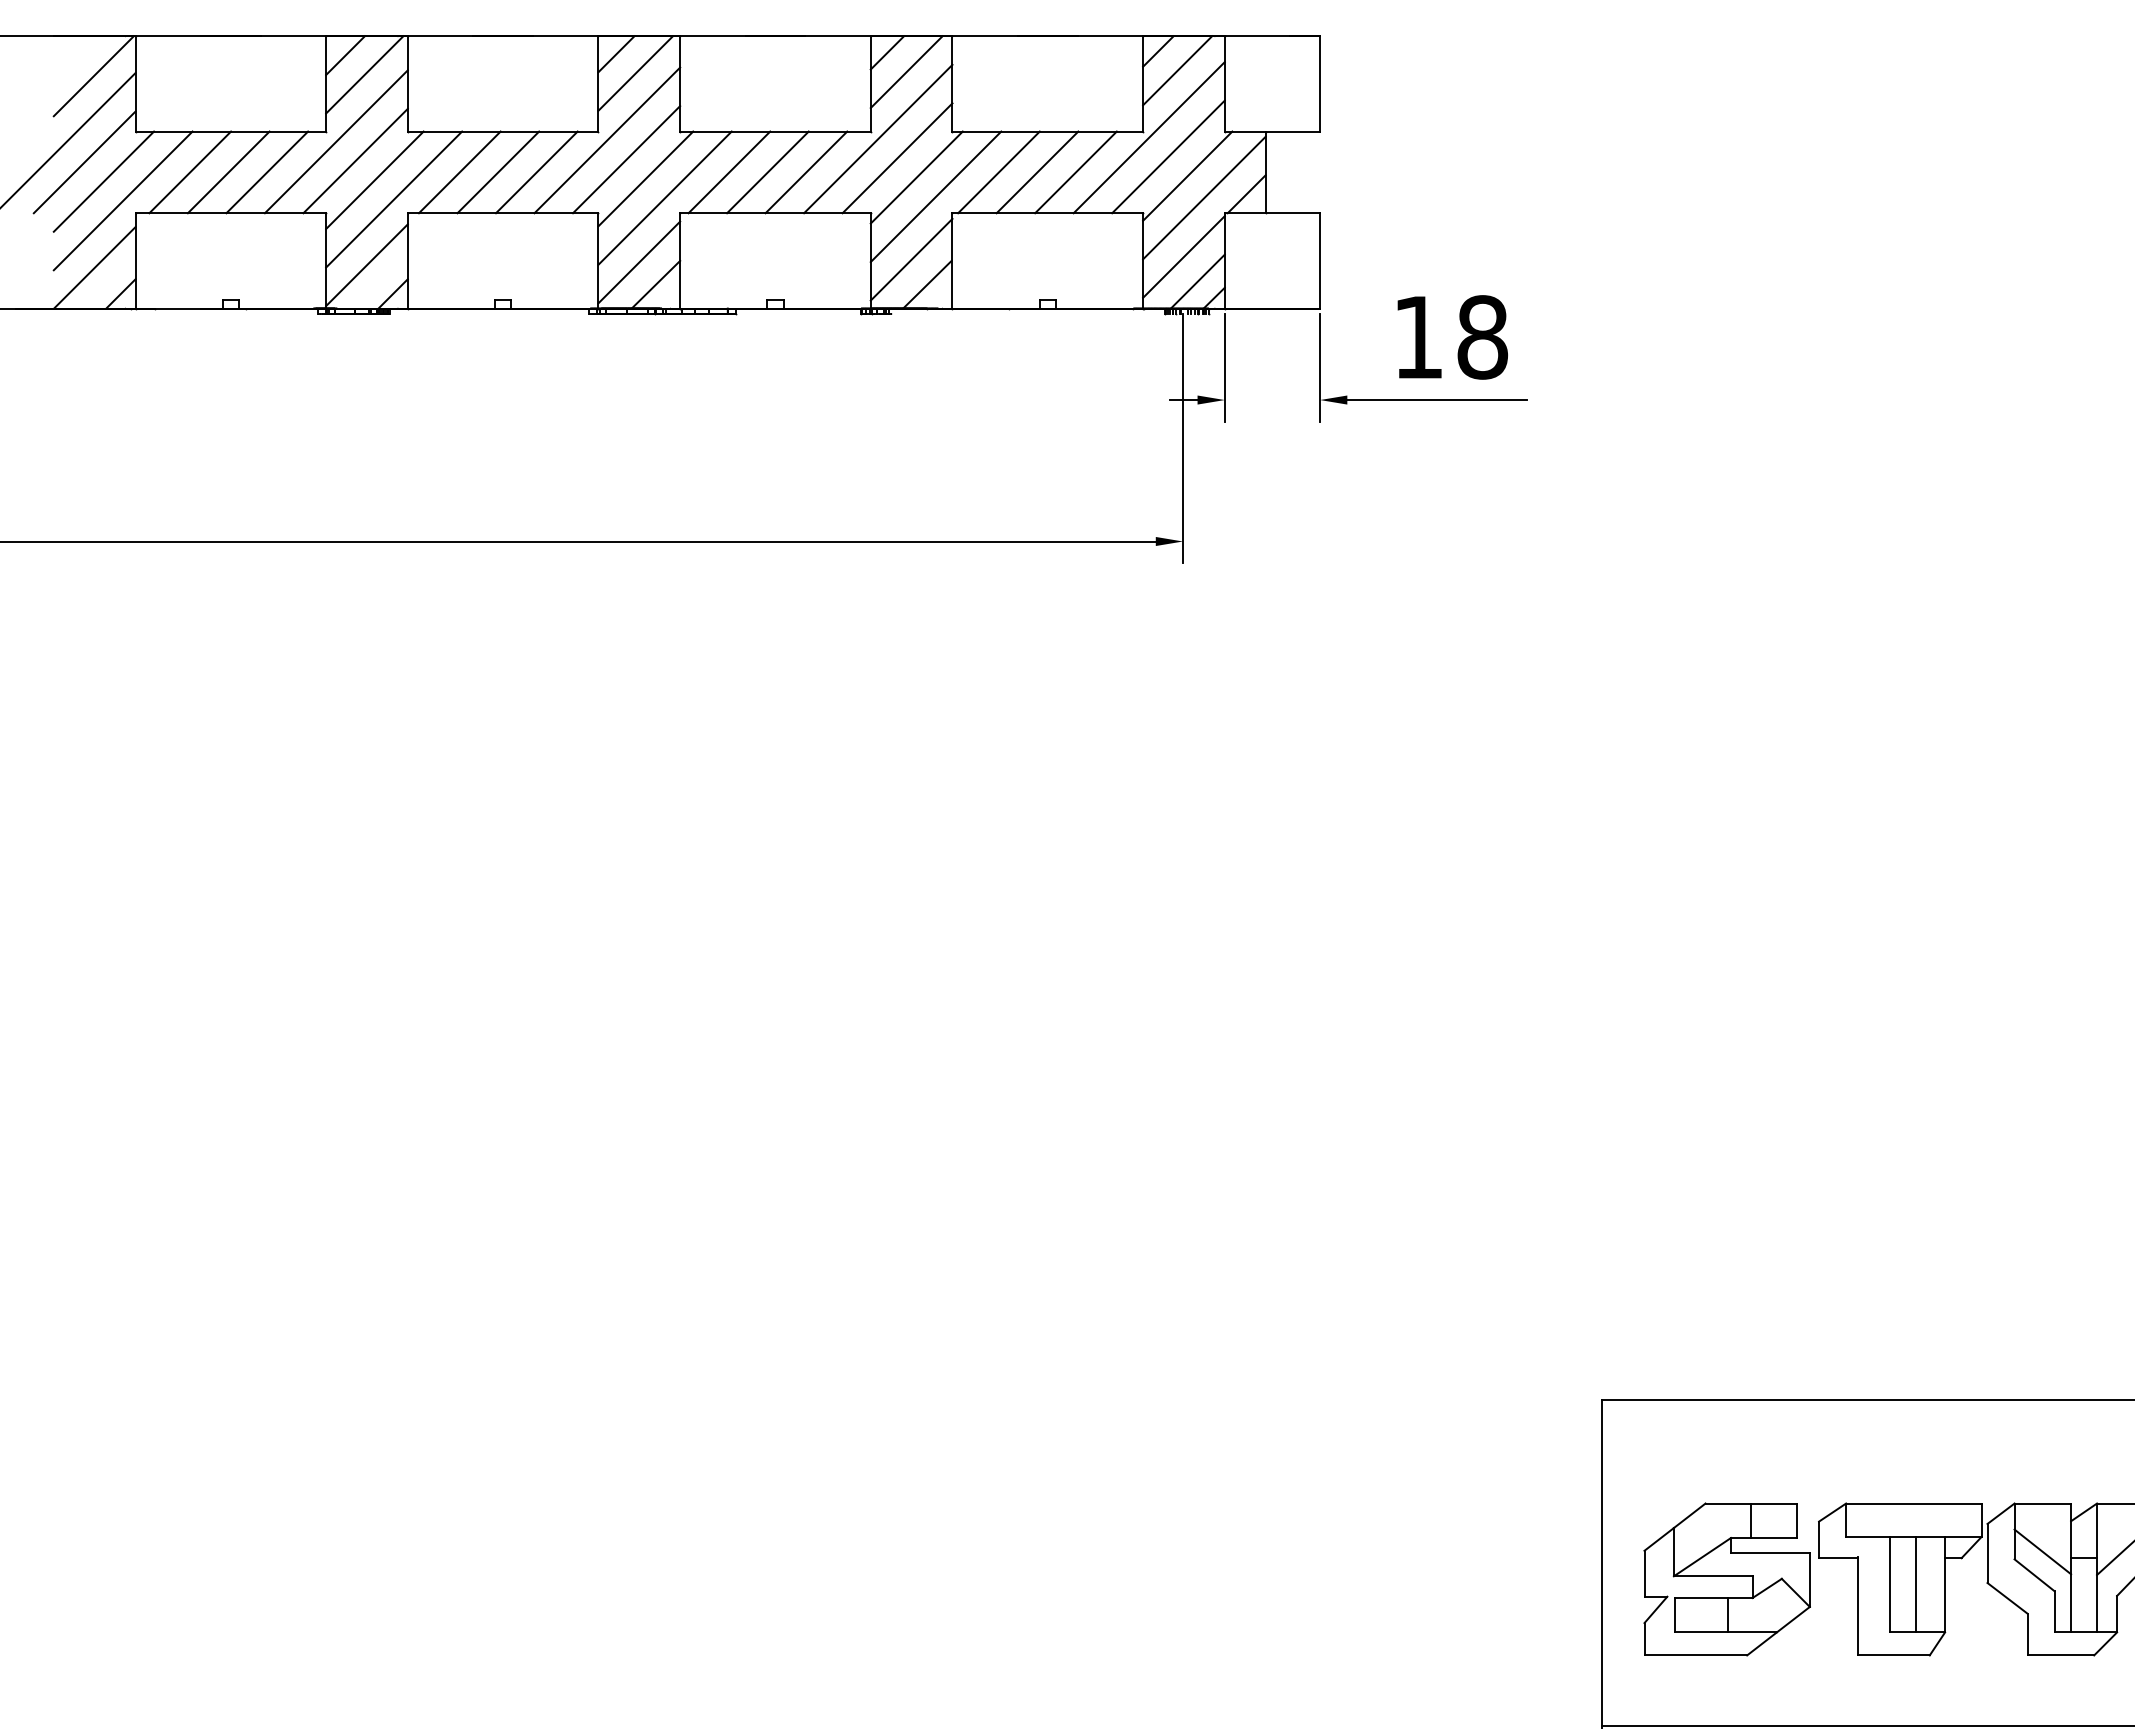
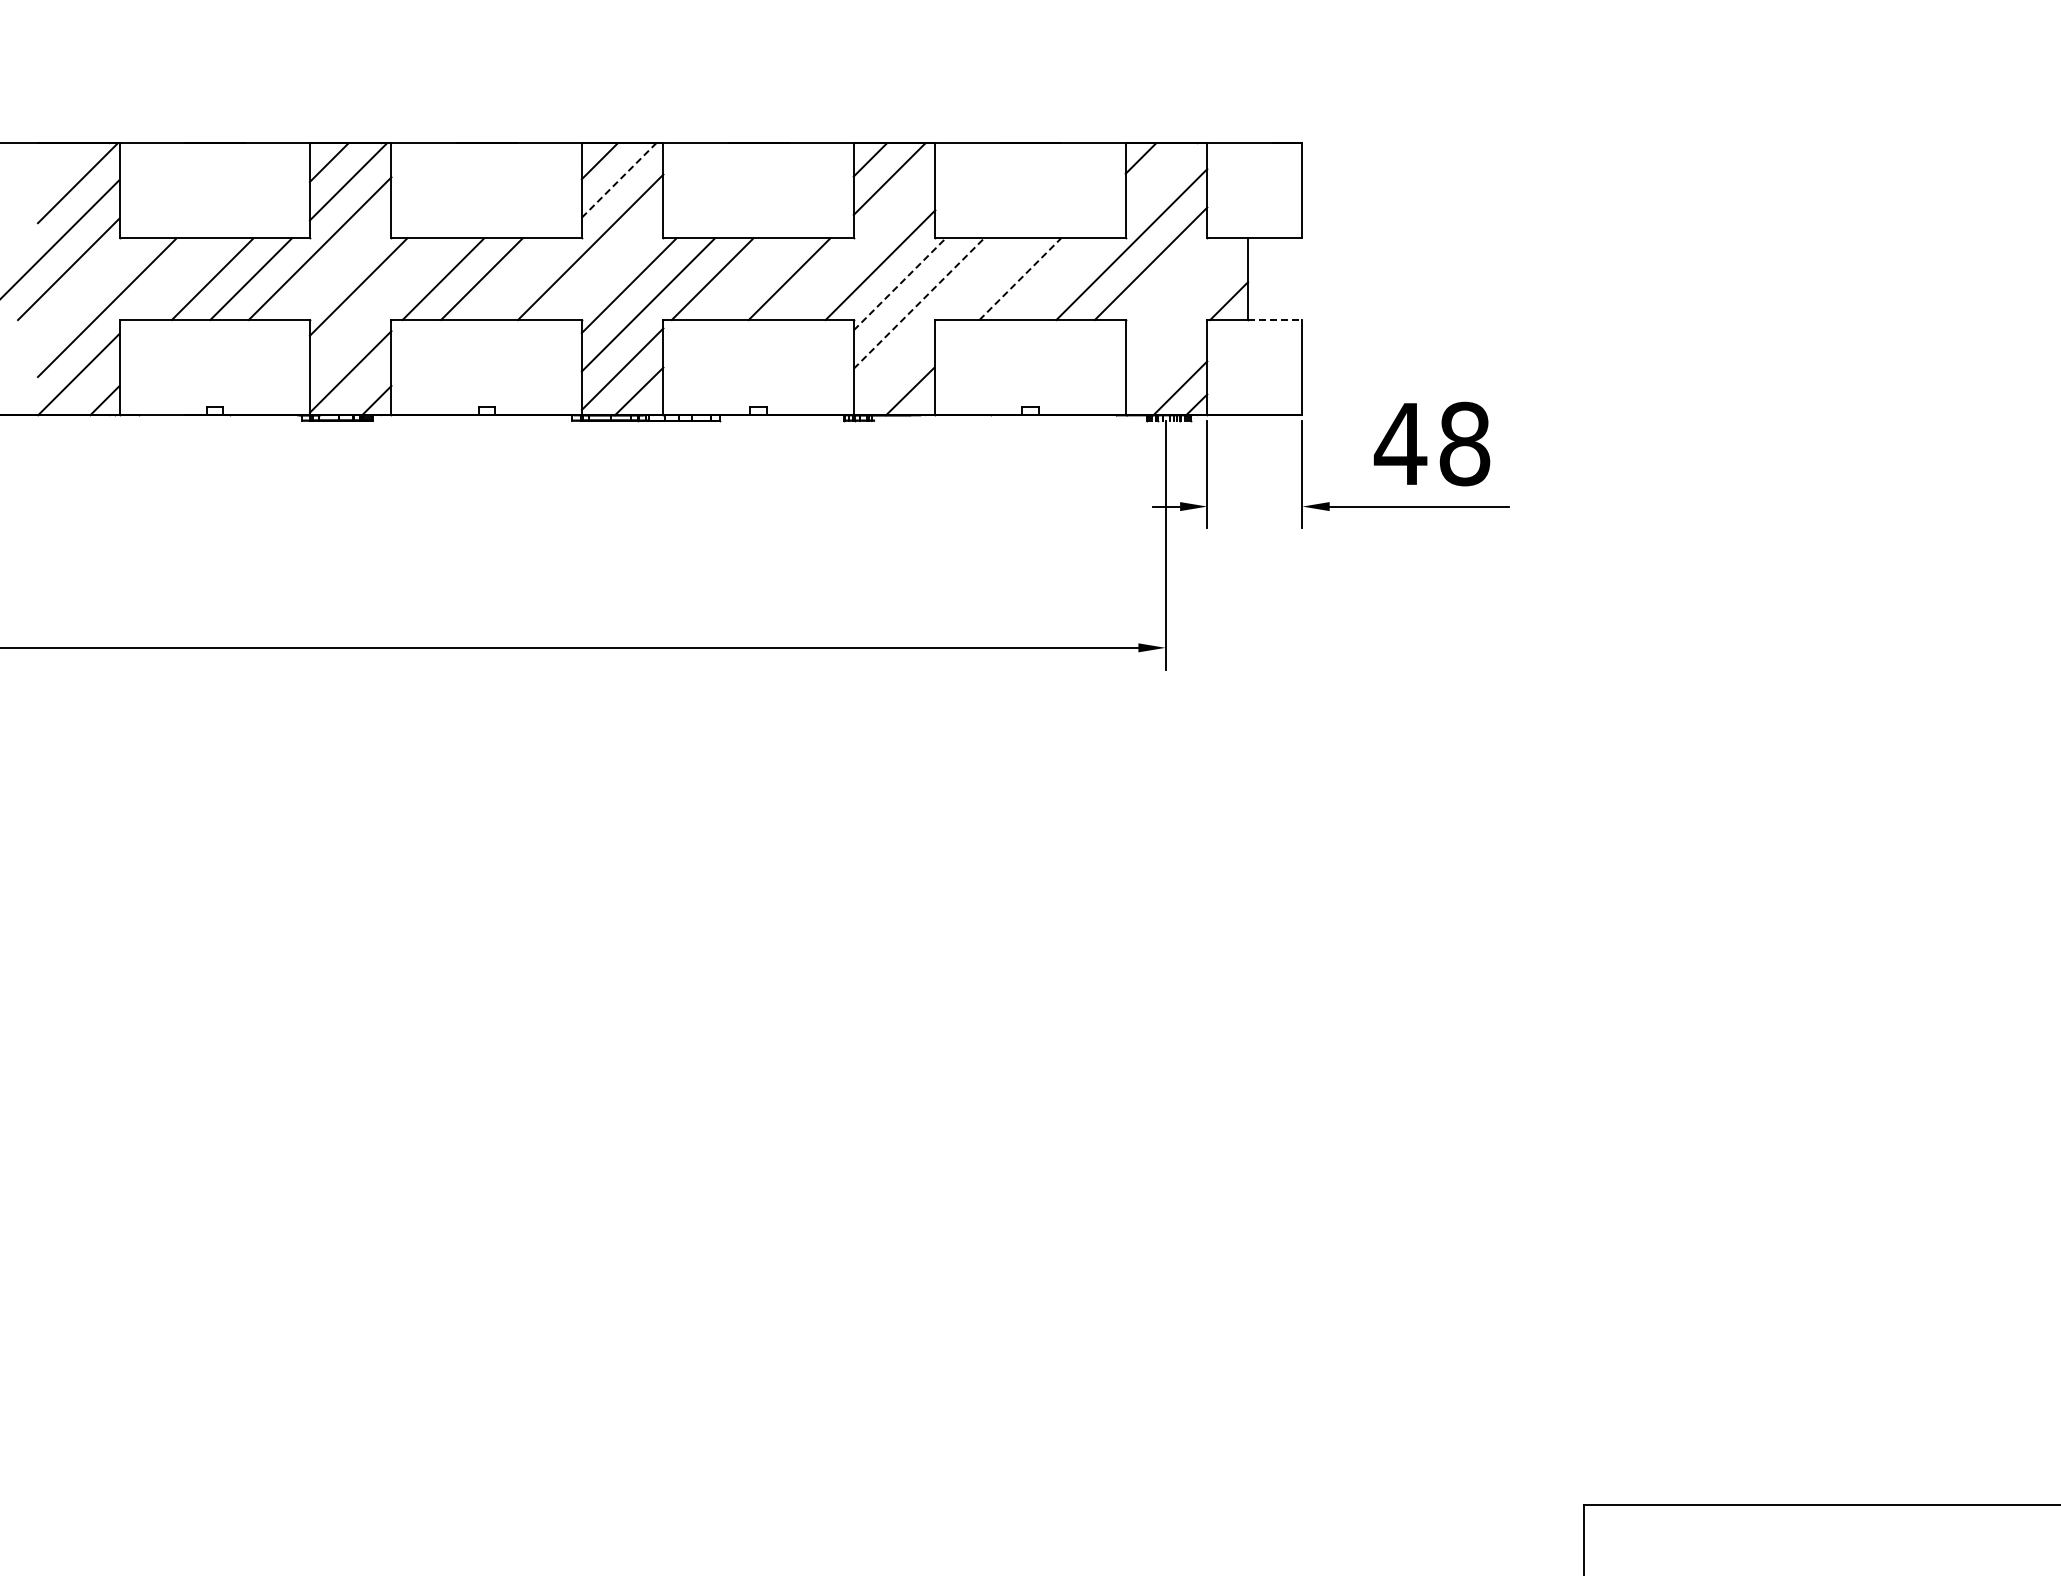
line: (1177, 70) -> (1160, 177), removed
line: (635, 73) -> (618, 180), solid -> dashed
line: (878, 138) -> (861, 245), removed
line: (626, 159) -> (609, 266), removed
line: (355, 160) -> (339, 267), removed
line: (190, 172) -> (174, 279), removed
line: (536, 172) -> (519, 279), removed
line: (767, 172) -> (750, 279), removed
line: (998, 172) -> (981, 279), removed
line: (1037, 172) -> (1020, 279), solid -> dashed
line: (1075, 172) -> (1058, 279), removed
line: (1187, 175) -> (1170, 282), removed
line: (917, 177) -> (900, 284), solid -> dashed
line: (103, 181) -> (87, 288), removed
line: (936, 196) -> (919, 303), solid -> dashed
line: (1204, 197) -> (1187, 304), removed
line: (394, 199) -> (378, 306), removed
line: (1293, 213) -> (1275, 320), solid -> dashed
line: (1183, 256) -> (1166, 363), removed
line: (911, 259) -> (894, 366), removed
text: (1418, 337) -> (1400, 444), 18 -> 48

